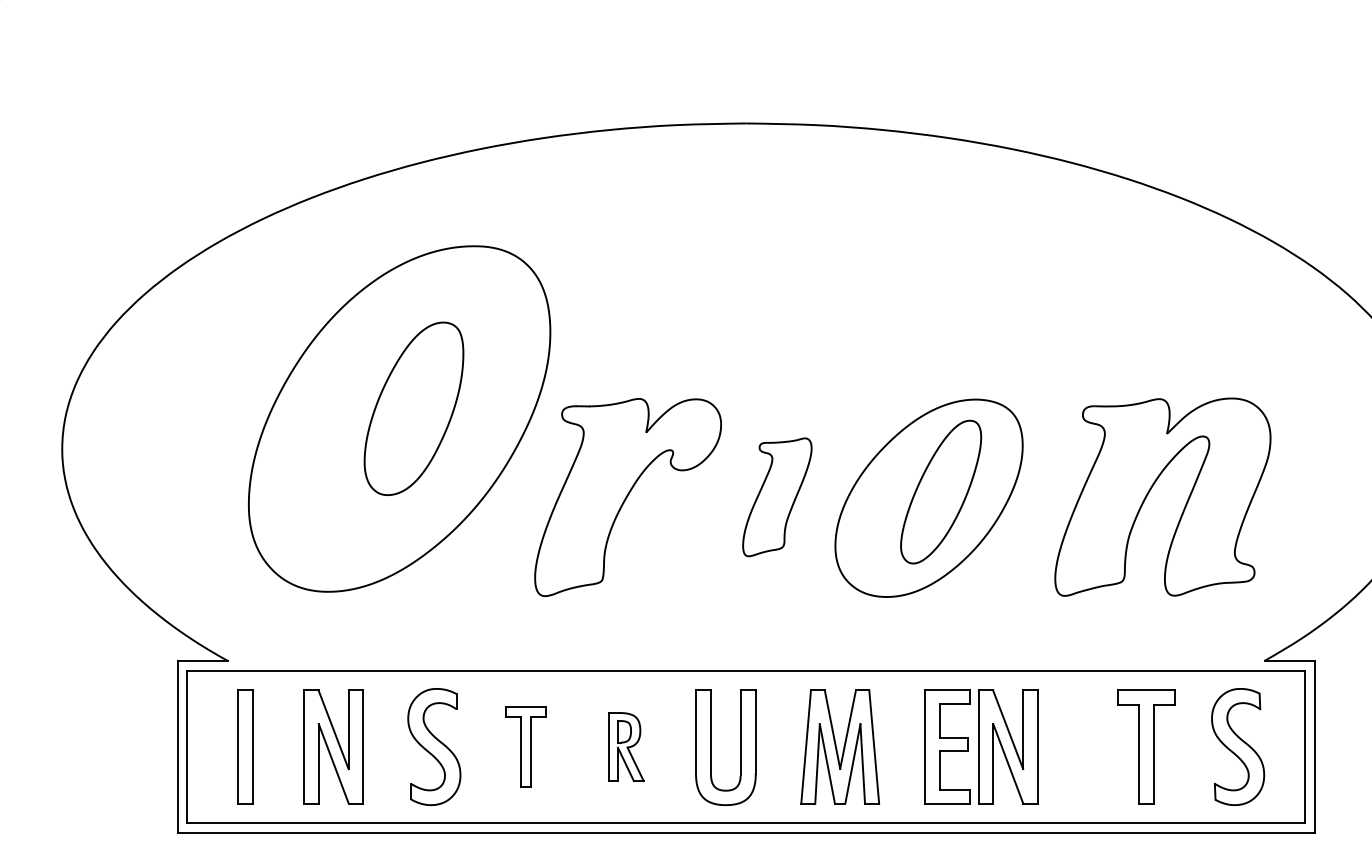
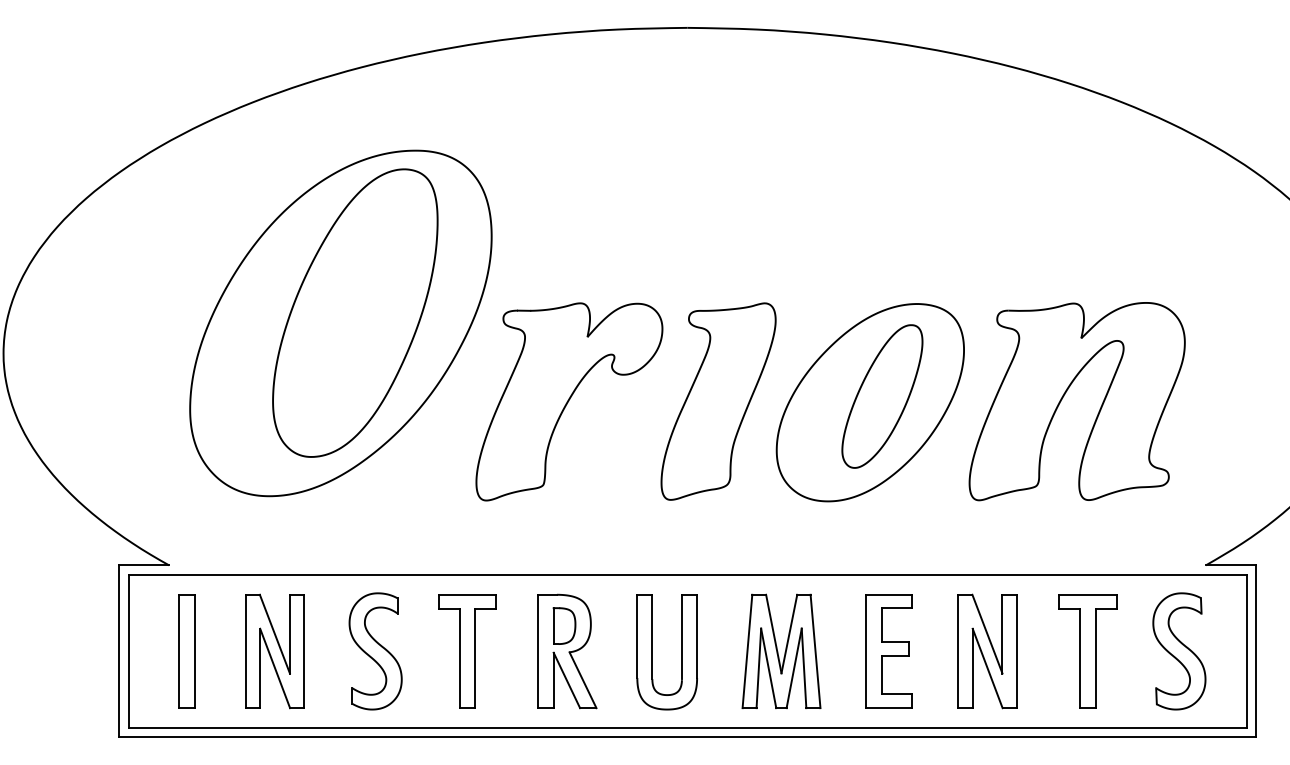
part: (413, 408) -> (354, 312), size x1.67
part: (1150, 491) -> (1064, 395), moved
part: (777, 497) -> (718, 401), size x1.67
part: (525, 746) -> (466, 650), size x1.43
part: (626, 746) -> (567, 650), size x1.67
part: (1008, 746) -> (987, 650), moved

